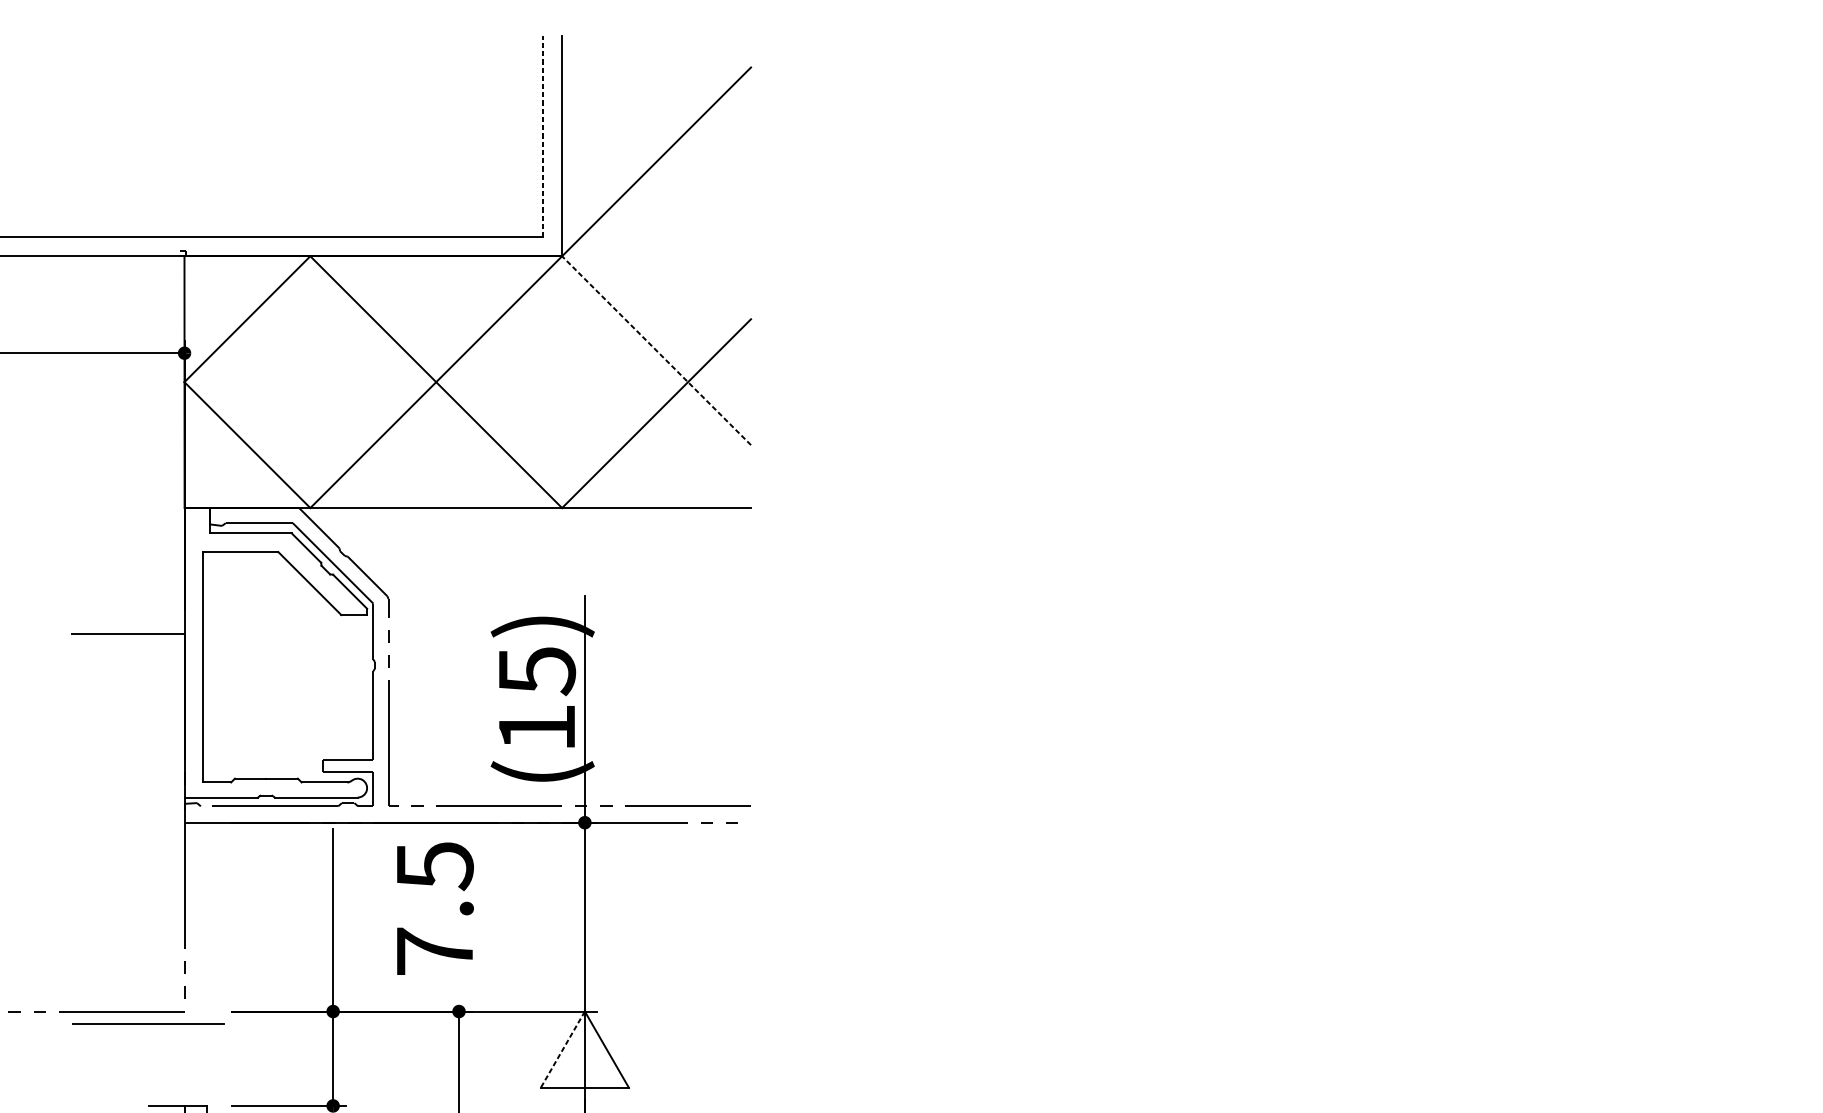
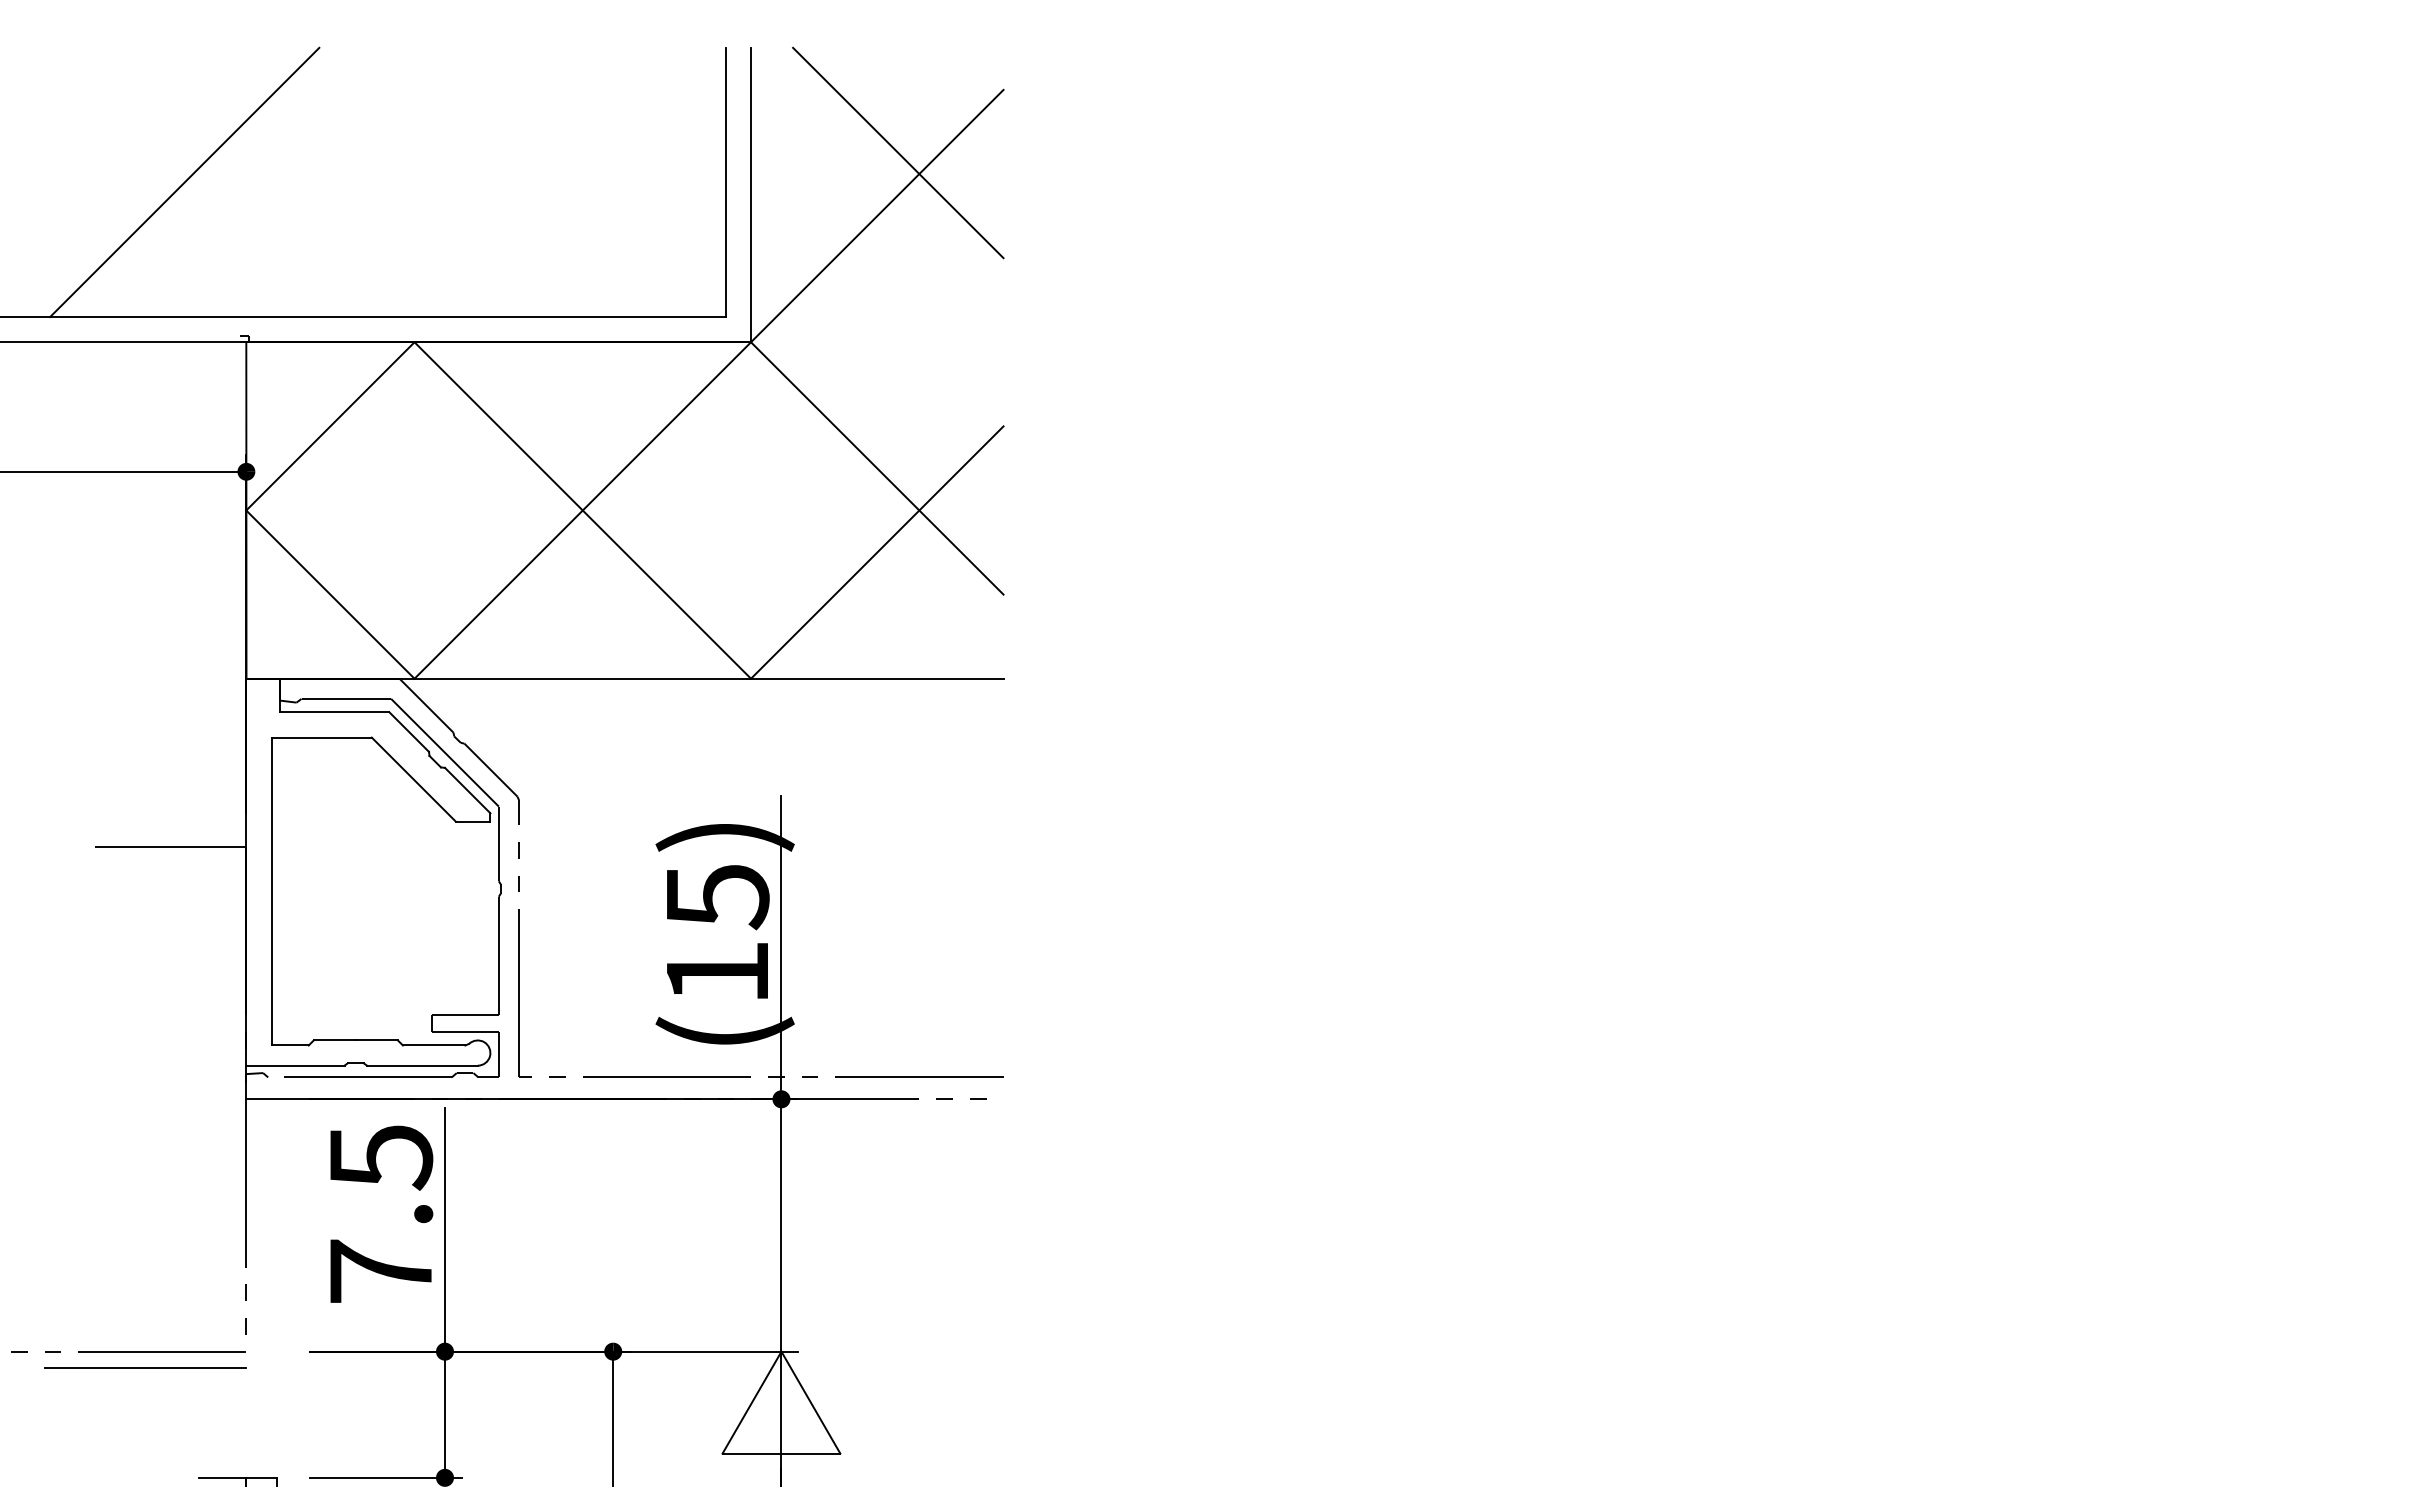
line: (672, 114) -> (898, 152), added
line: (138, 136) -> (184, 182), added
line: (543, 136) -> (725, 182), dashed -> solid
line: (655, 350) -> (876, 468), dashed -> solid
text: (435, 908) -> (381, 1213), moved
line: (148, 1023) -> (145, 1367), moved
line: (563, 1049) -> (752, 1402), dashed -> solid

